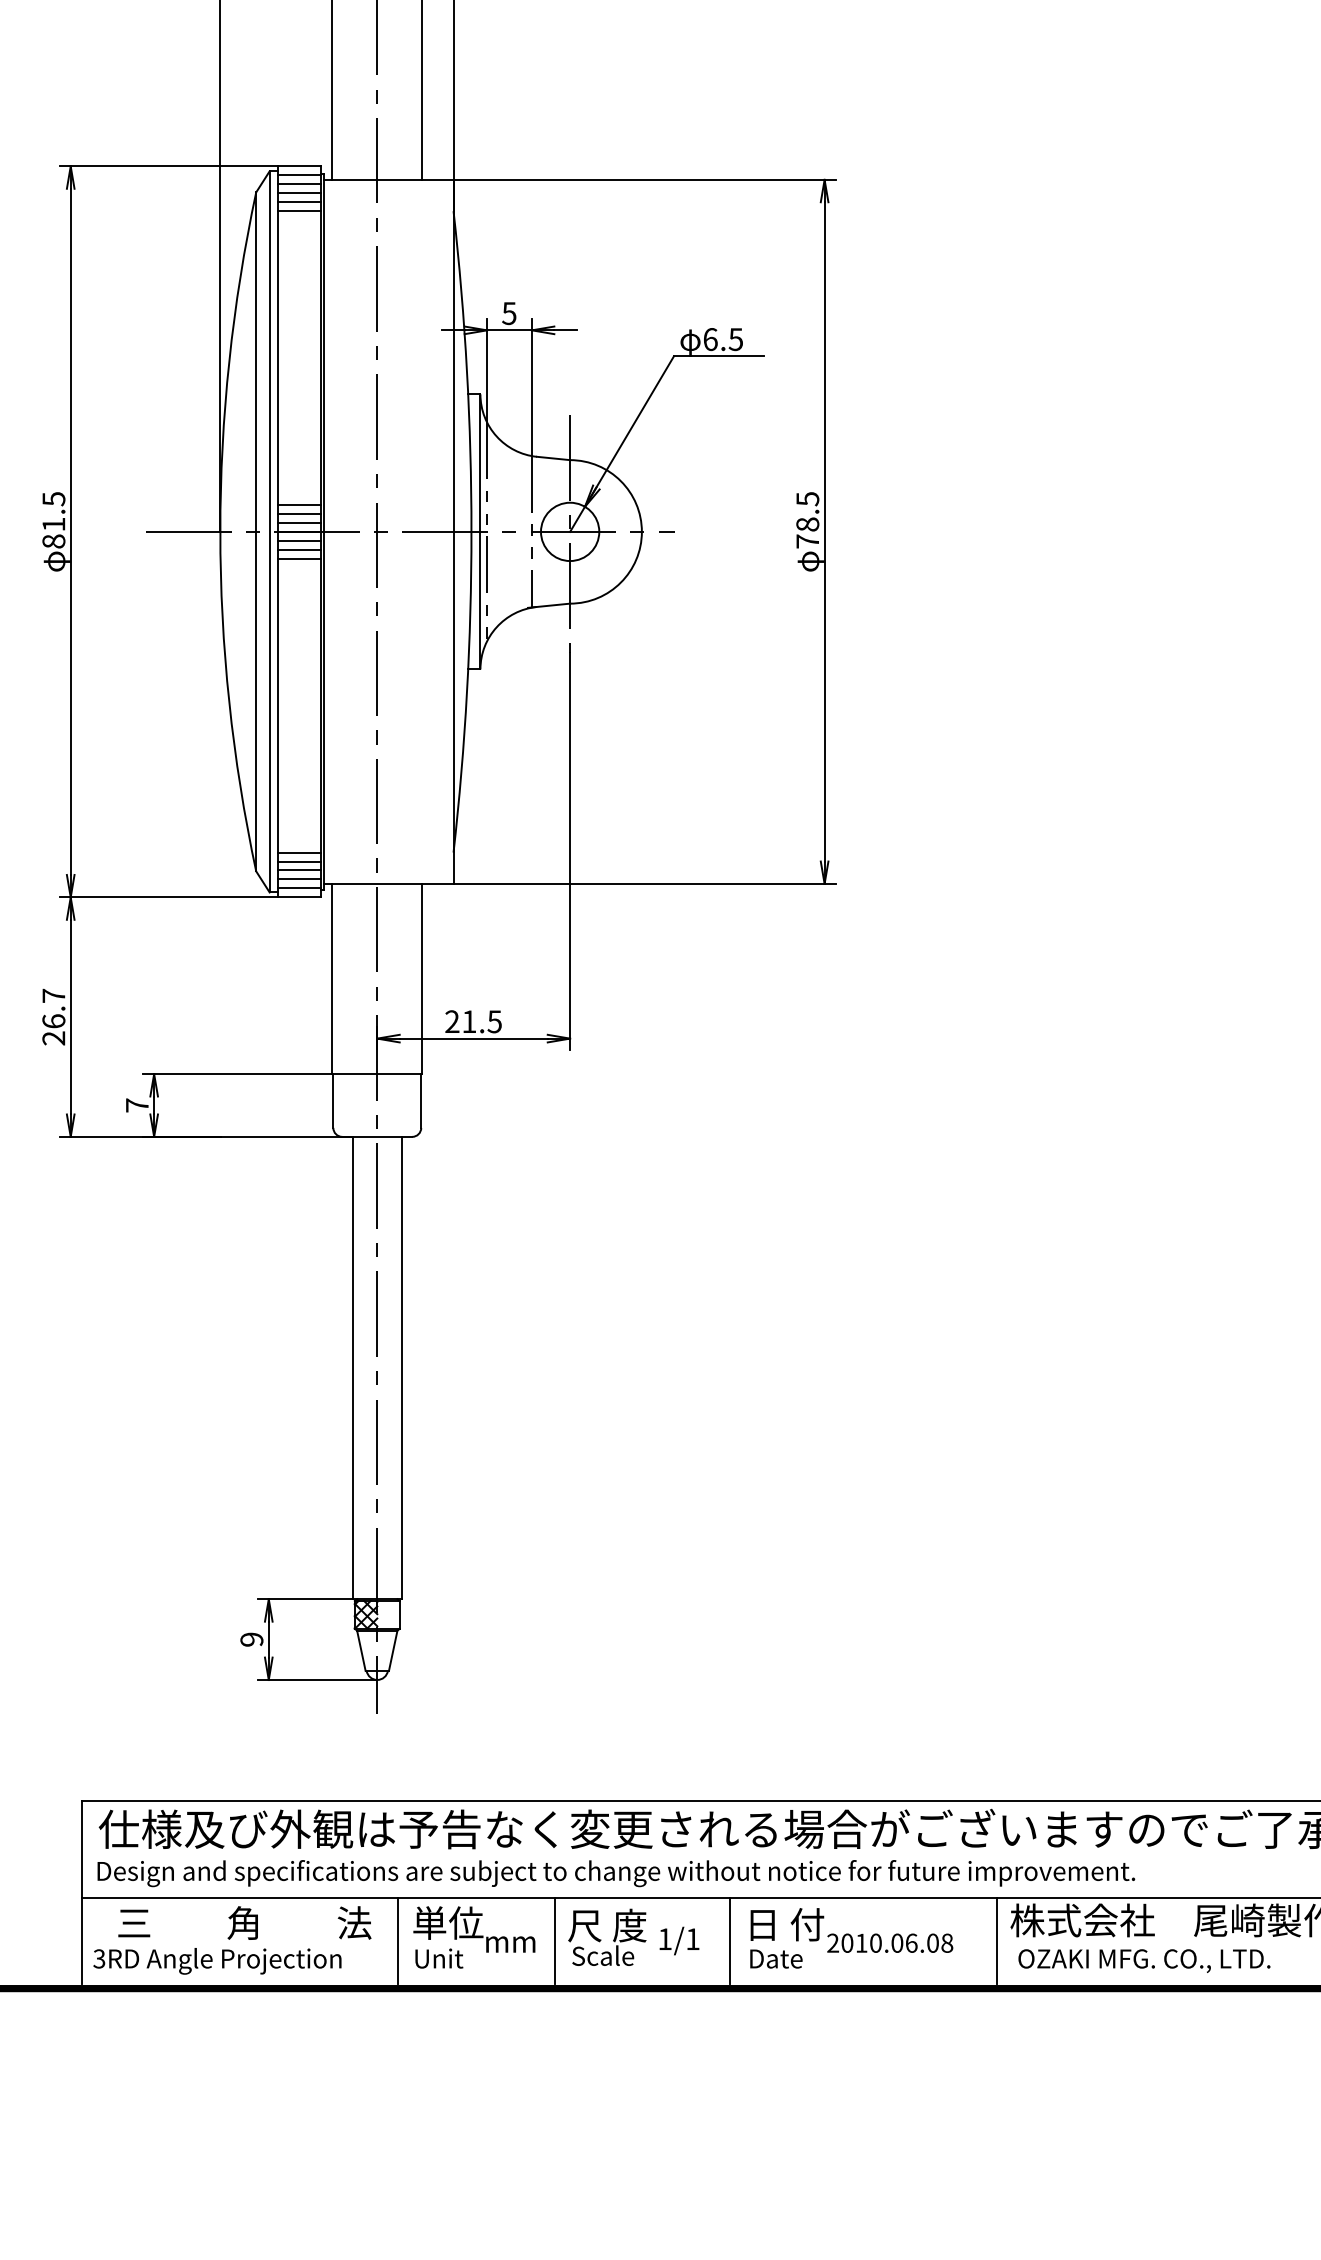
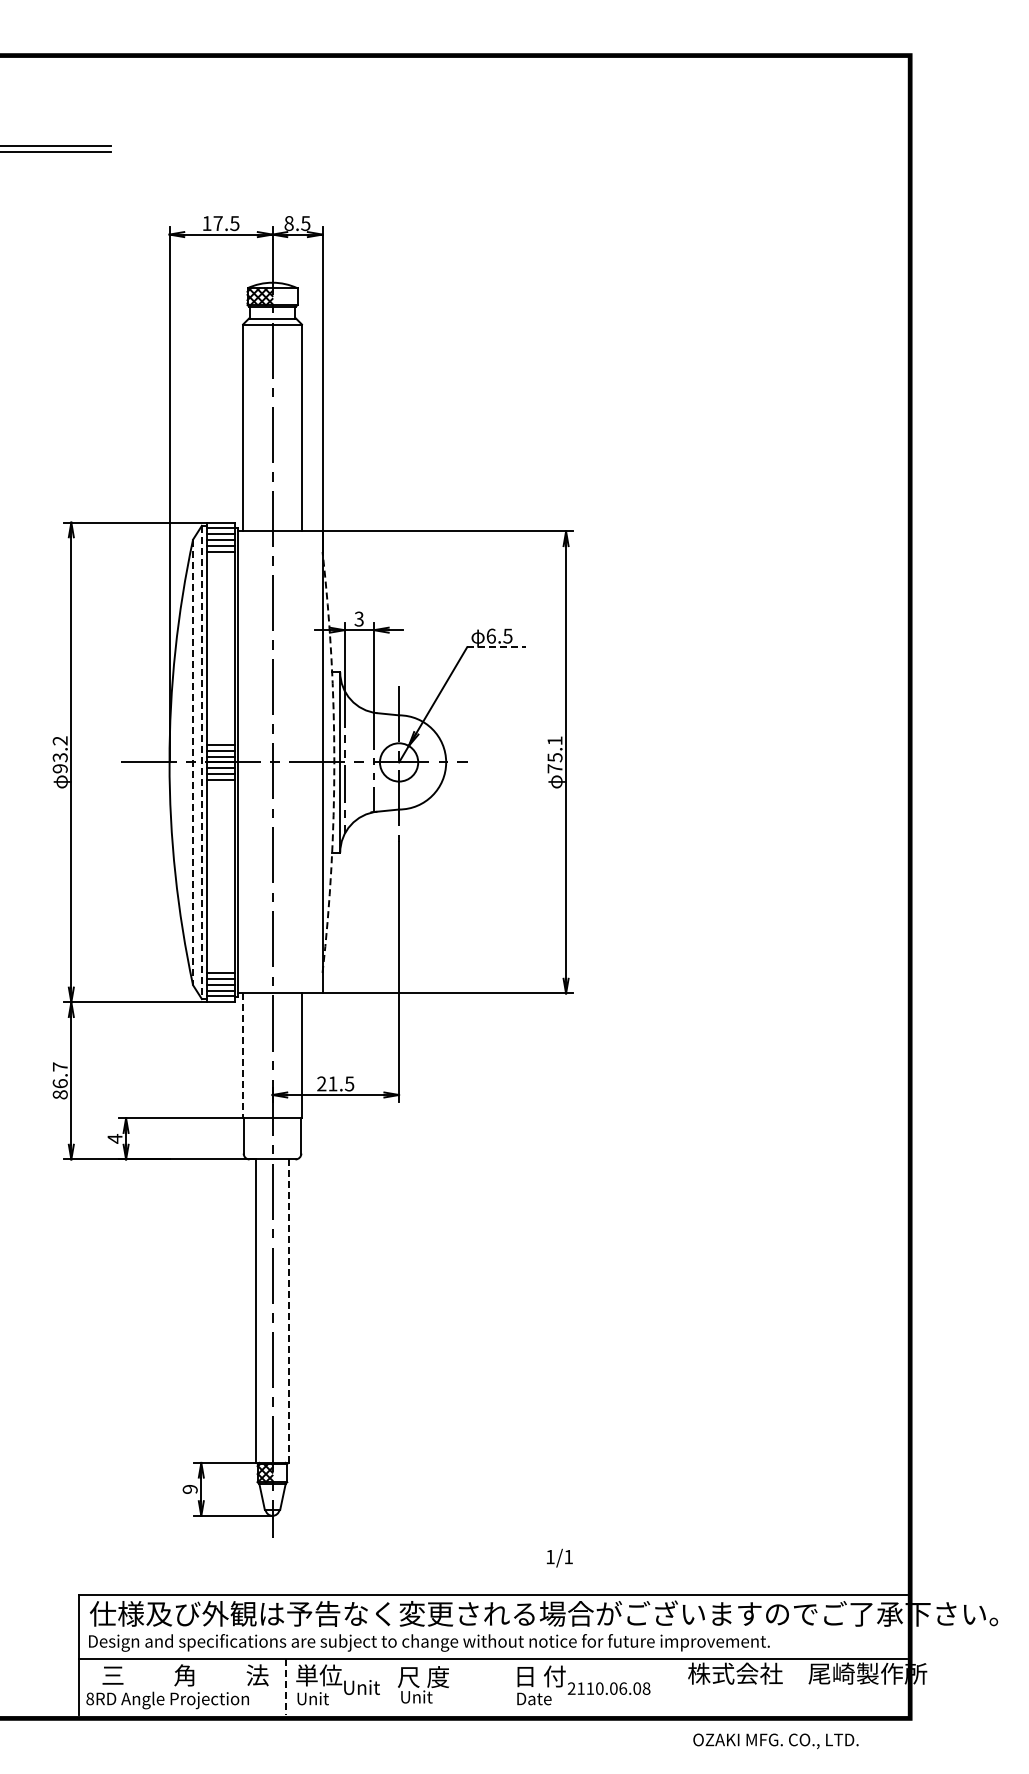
text: (509, 312) -> (359, 618), 5 -> 3
line: (718, 356) -> (496, 647), solid -> dashed
text: (806, 512) -> (554, 749), 78.5 -> 75.1
text: (52, 519) -> (59, 754), 81.5 -> 93.2
line: (256, 531) -> (193, 762), solid -> dashed
line: (269, 531) -> (201, 762), solid -> dashed
arc: (471, 531) -> (334, 762), solid -> dashed
line: (333, 979) -> (243, 1056), solid -> dashed
text: (52, 1037) -> (59, 1094), 26.7 -> 86.7
text: (136, 1104) -> (114, 1138), 7 -> 4
line: (401, 1368) -> (288, 1311), solid -> dashed
line: (555, 1939) -> (389, 1686), removed
text: (678, 1939) -> (559, 1557), moved
line: (730, 1939) -> (504, 1686), removed
line: (997, 1939) -> (679, 1686), removed
line: (398, 1941) -> (286, 1687), solid -> dashed
text: (512, 1941) -> (361, 1687), mm -> Unit
text: (846, 1943) -> (580, 1688), 2010.06.08 -> 2110.06.08
text: (602, 1955) -> (420, 1696), Scale -> Unit
text: (99, 1958) -> (90, 1698), 3RD -> 8RD
text: (1143, 1961) -> (775, 1741), moved

